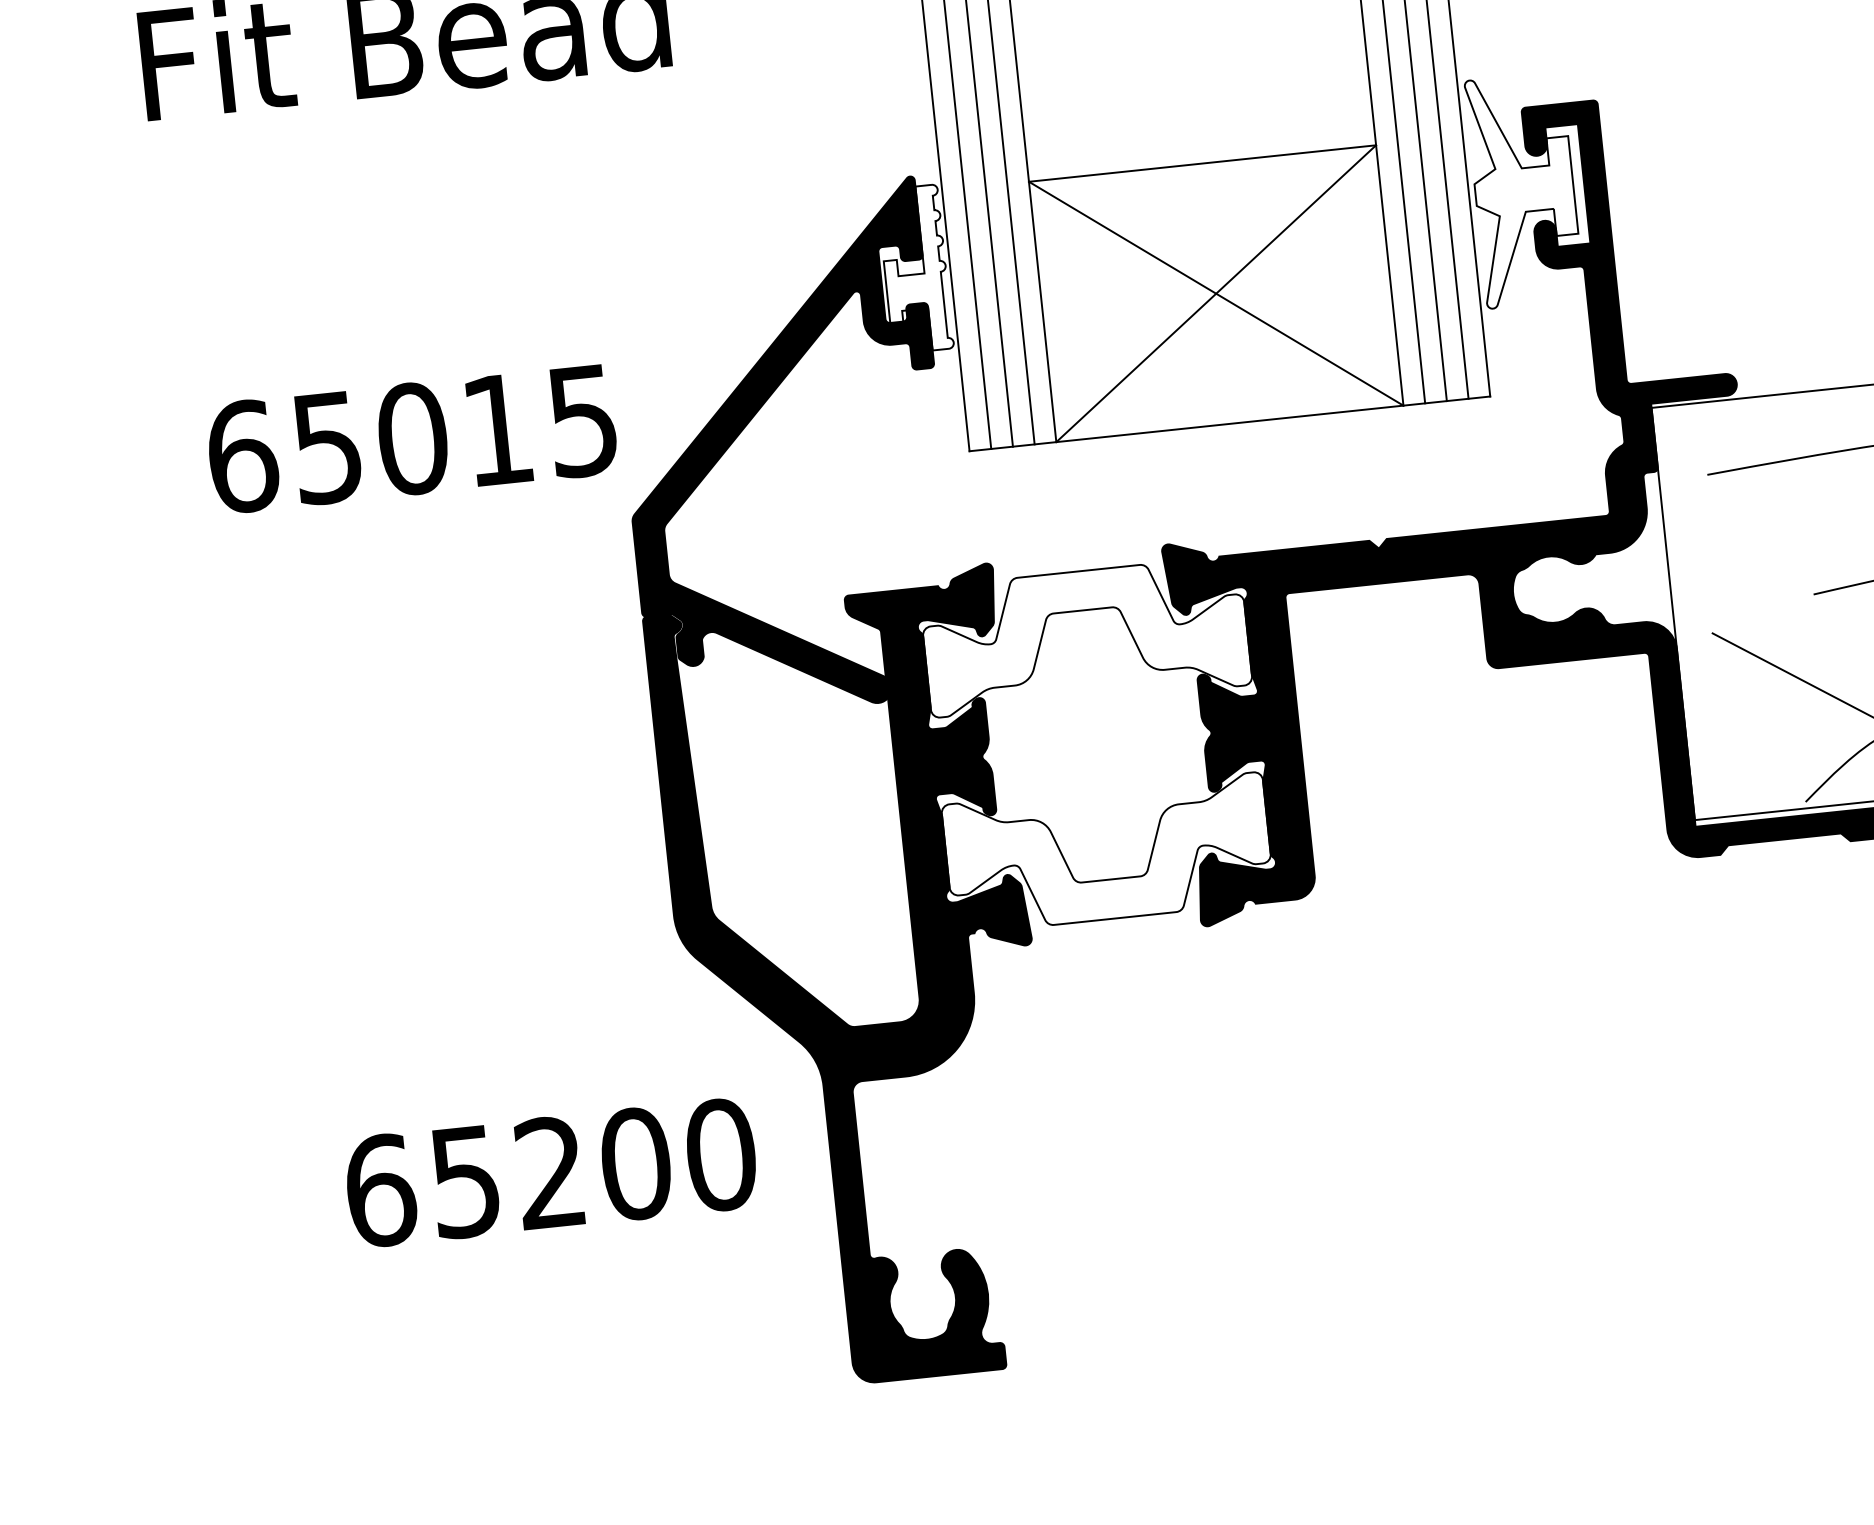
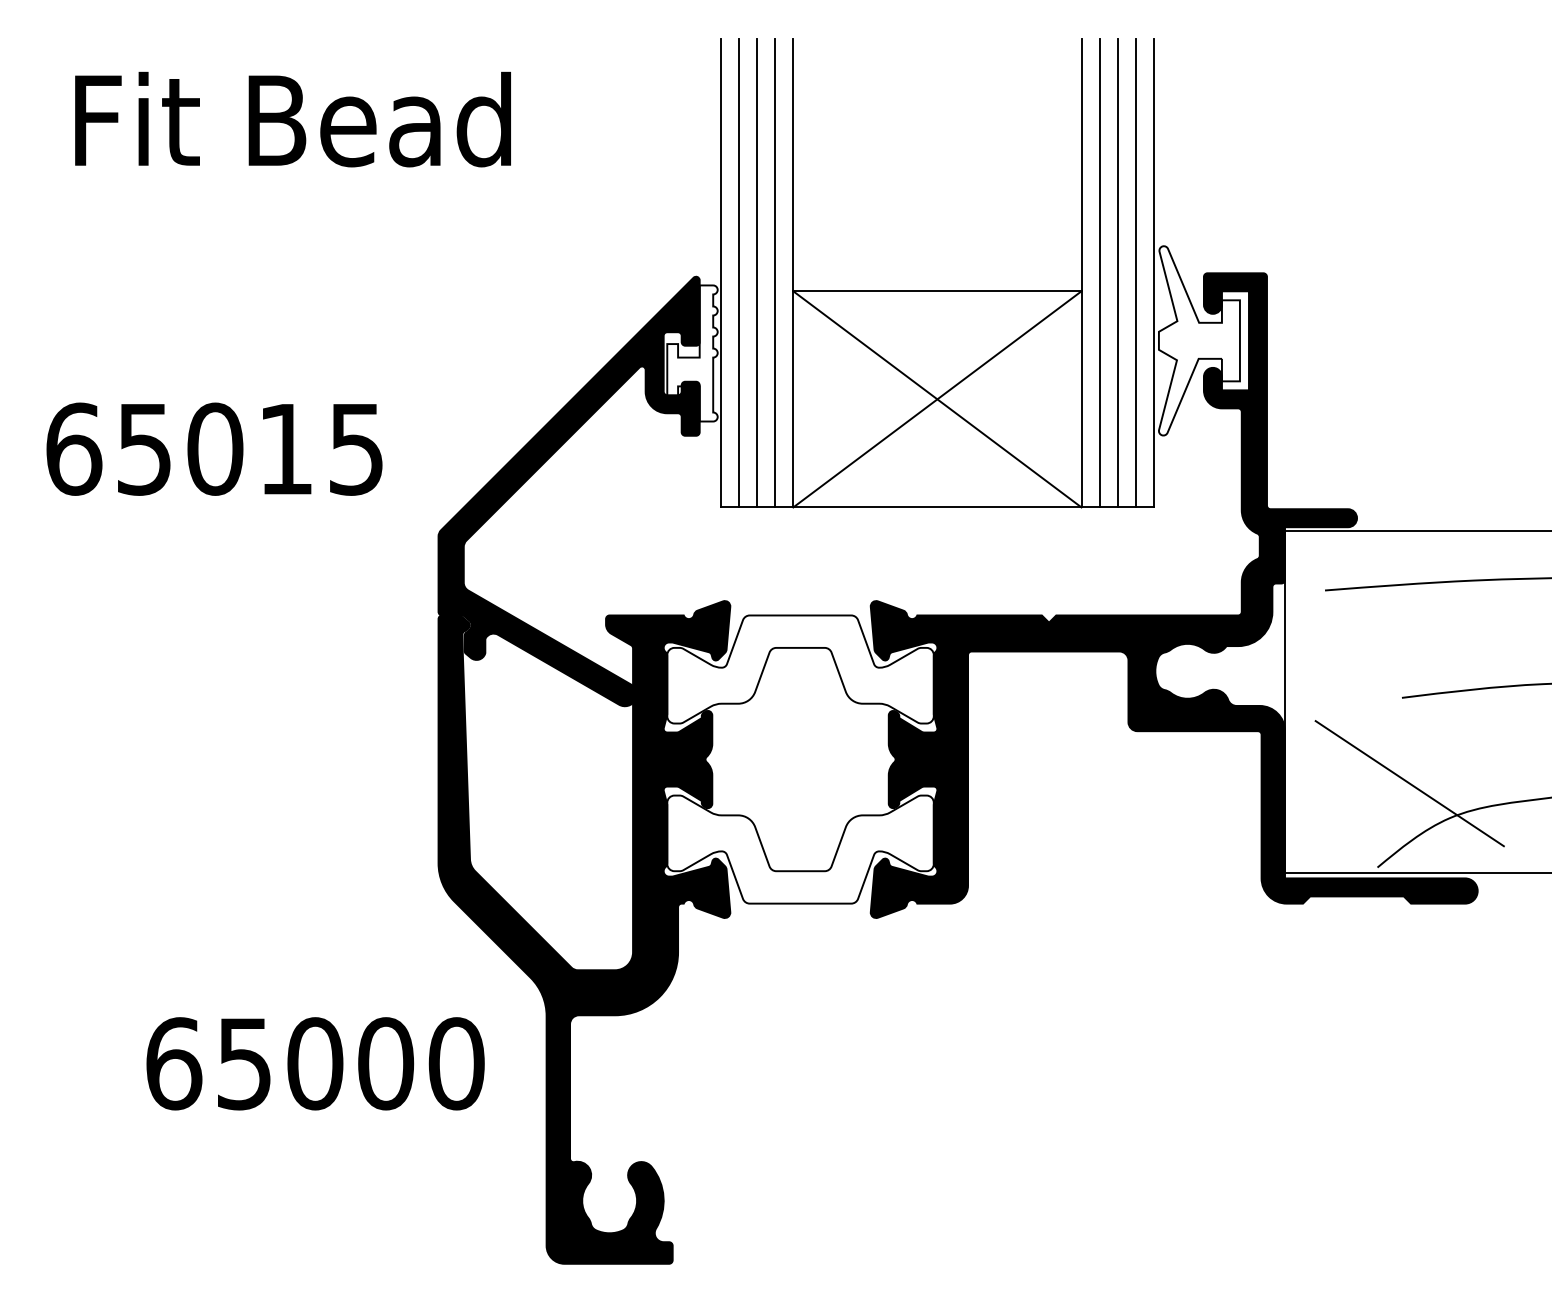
text: (411, 438) -> (214, 448), moved
text: (551, 1172) -> (315, 1063), 65200 -> 65000

